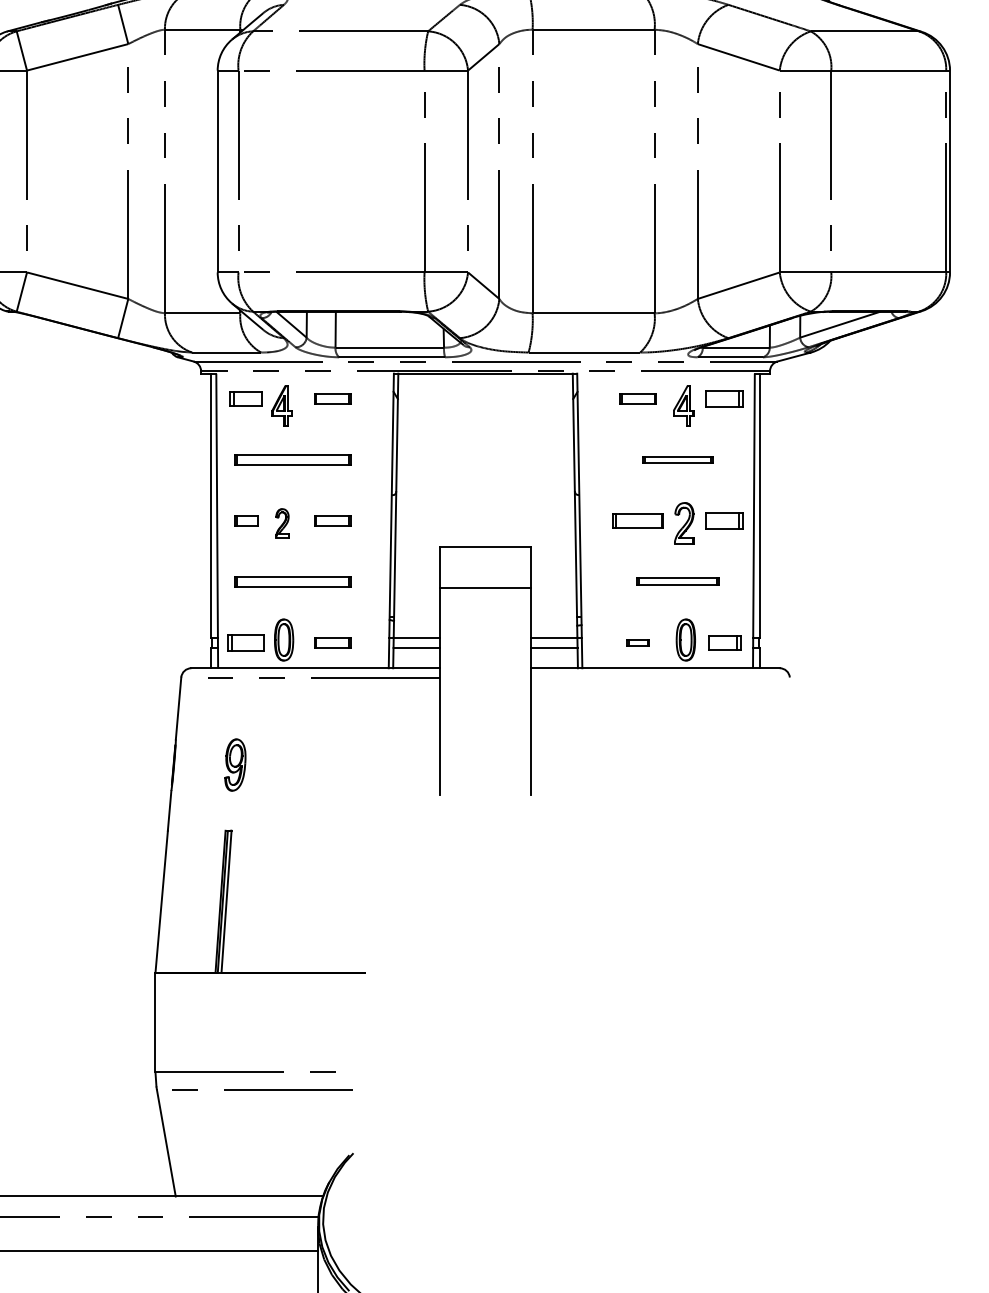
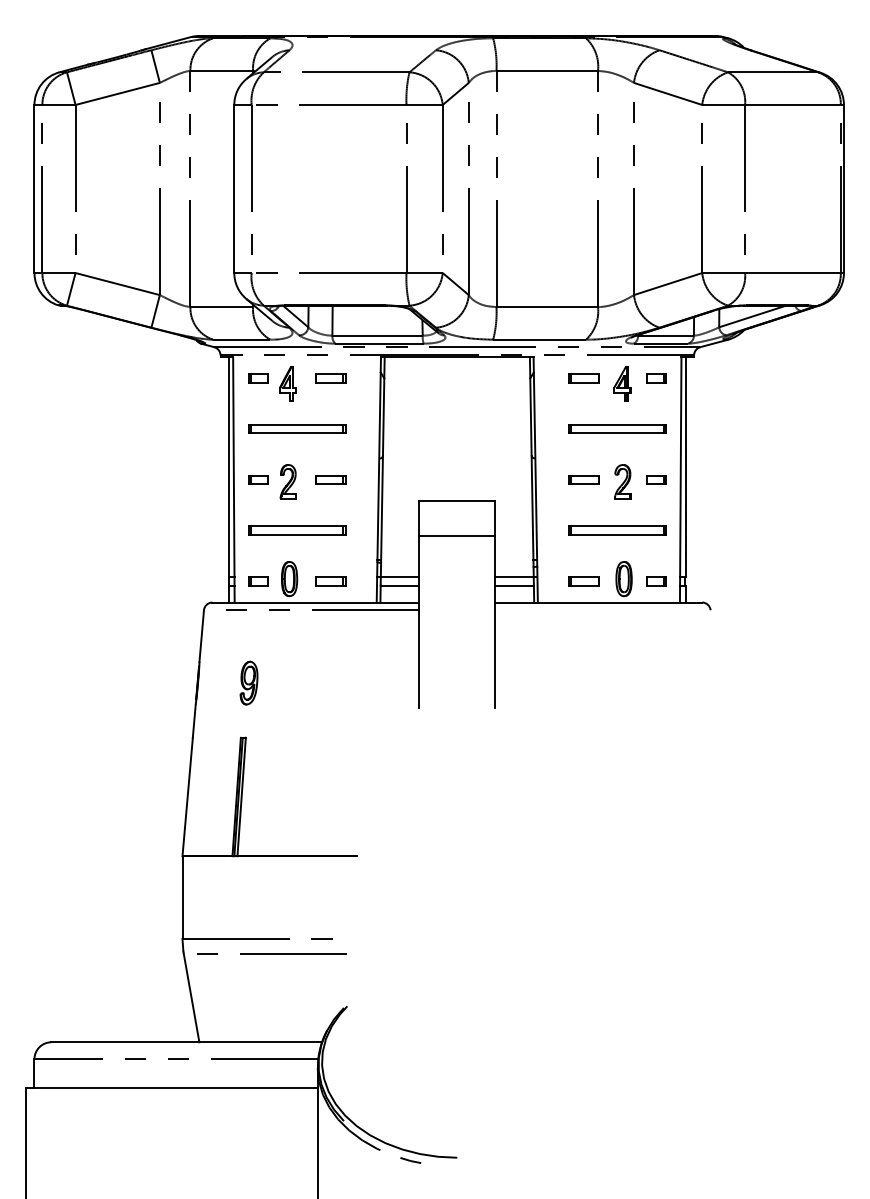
part: (246, 399) -> (258, 378), size x0.71
part: (724, 399) -> (656, 378), size x0.62
part: (677, 459) -> (617, 428), size x1.67
part: (637, 520) -> (583, 479), size x0.71
part: (724, 520) -> (656, 479), size x0.62
part: (281, 522) -> (287, 481), size x1.43
part: (677, 581) -> (617, 530), size x1.43
part: (246, 642) -> (258, 581), size x0.62
part: (637, 642) -> (583, 581), size x1.67
part: (724, 642) -> (656, 581), size x0.71

